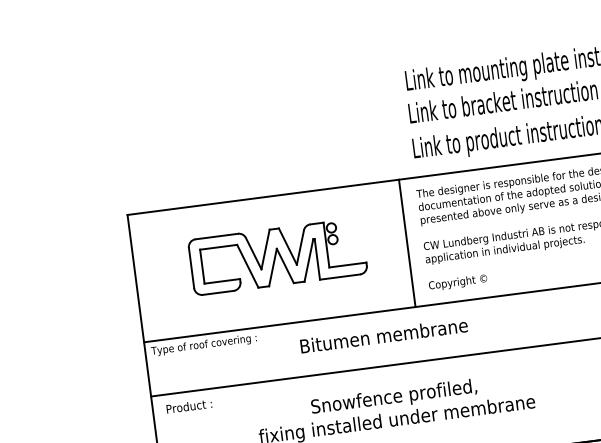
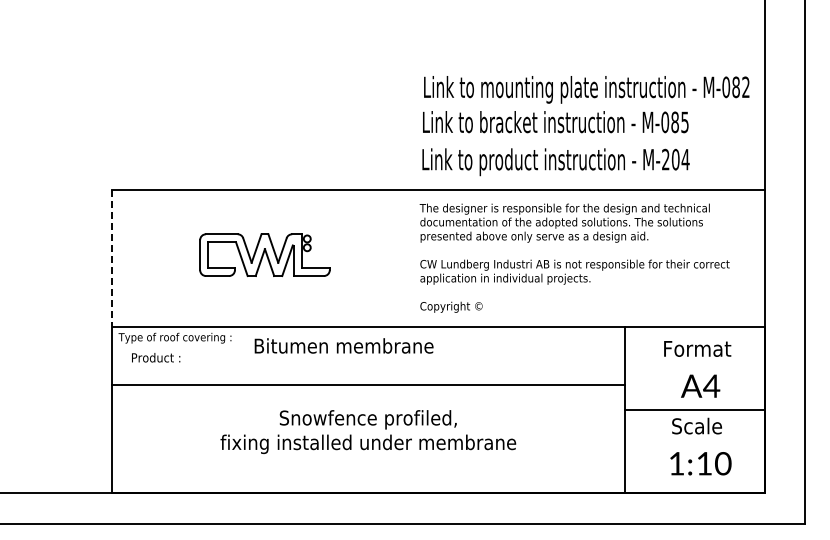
line: (407, 243) -> (403, 258), removed
part: (277, 256) -> (264, 254), size x0.7
line: (136, 279) -> (112, 259), solid -> dashed
text: (383, 335) -> (343, 345), moved
text: (189, 406) -> (156, 357), moved

